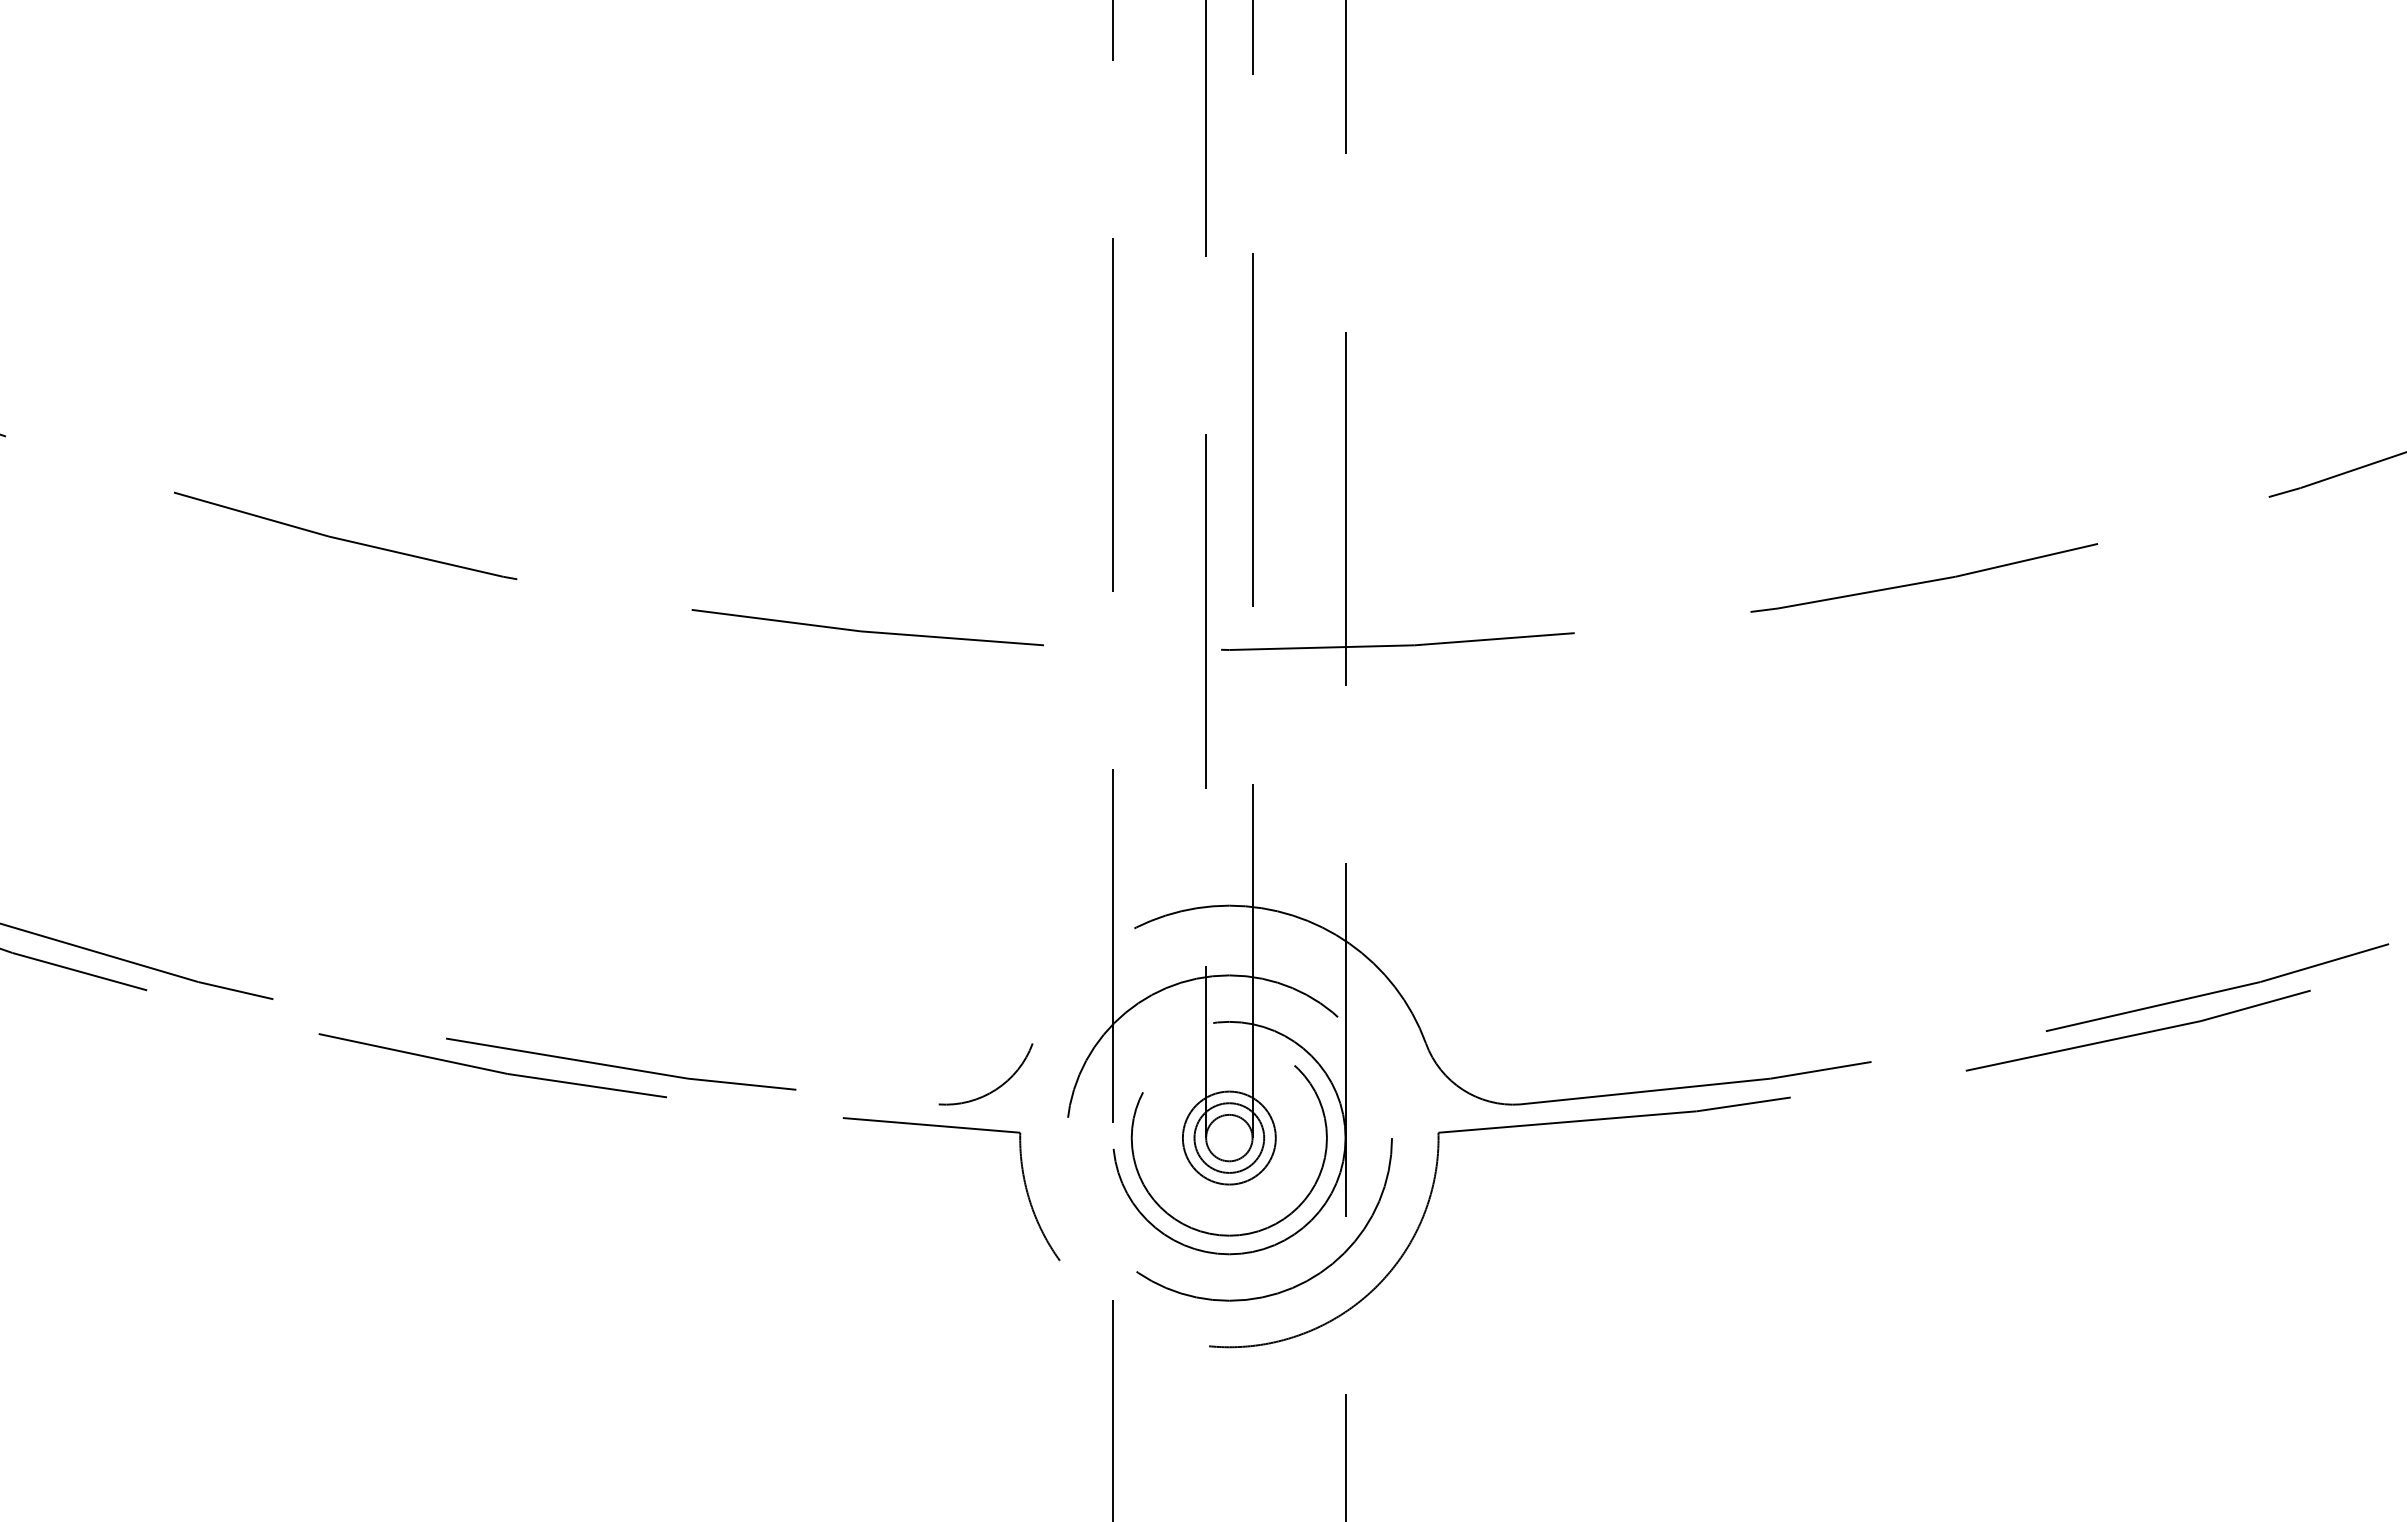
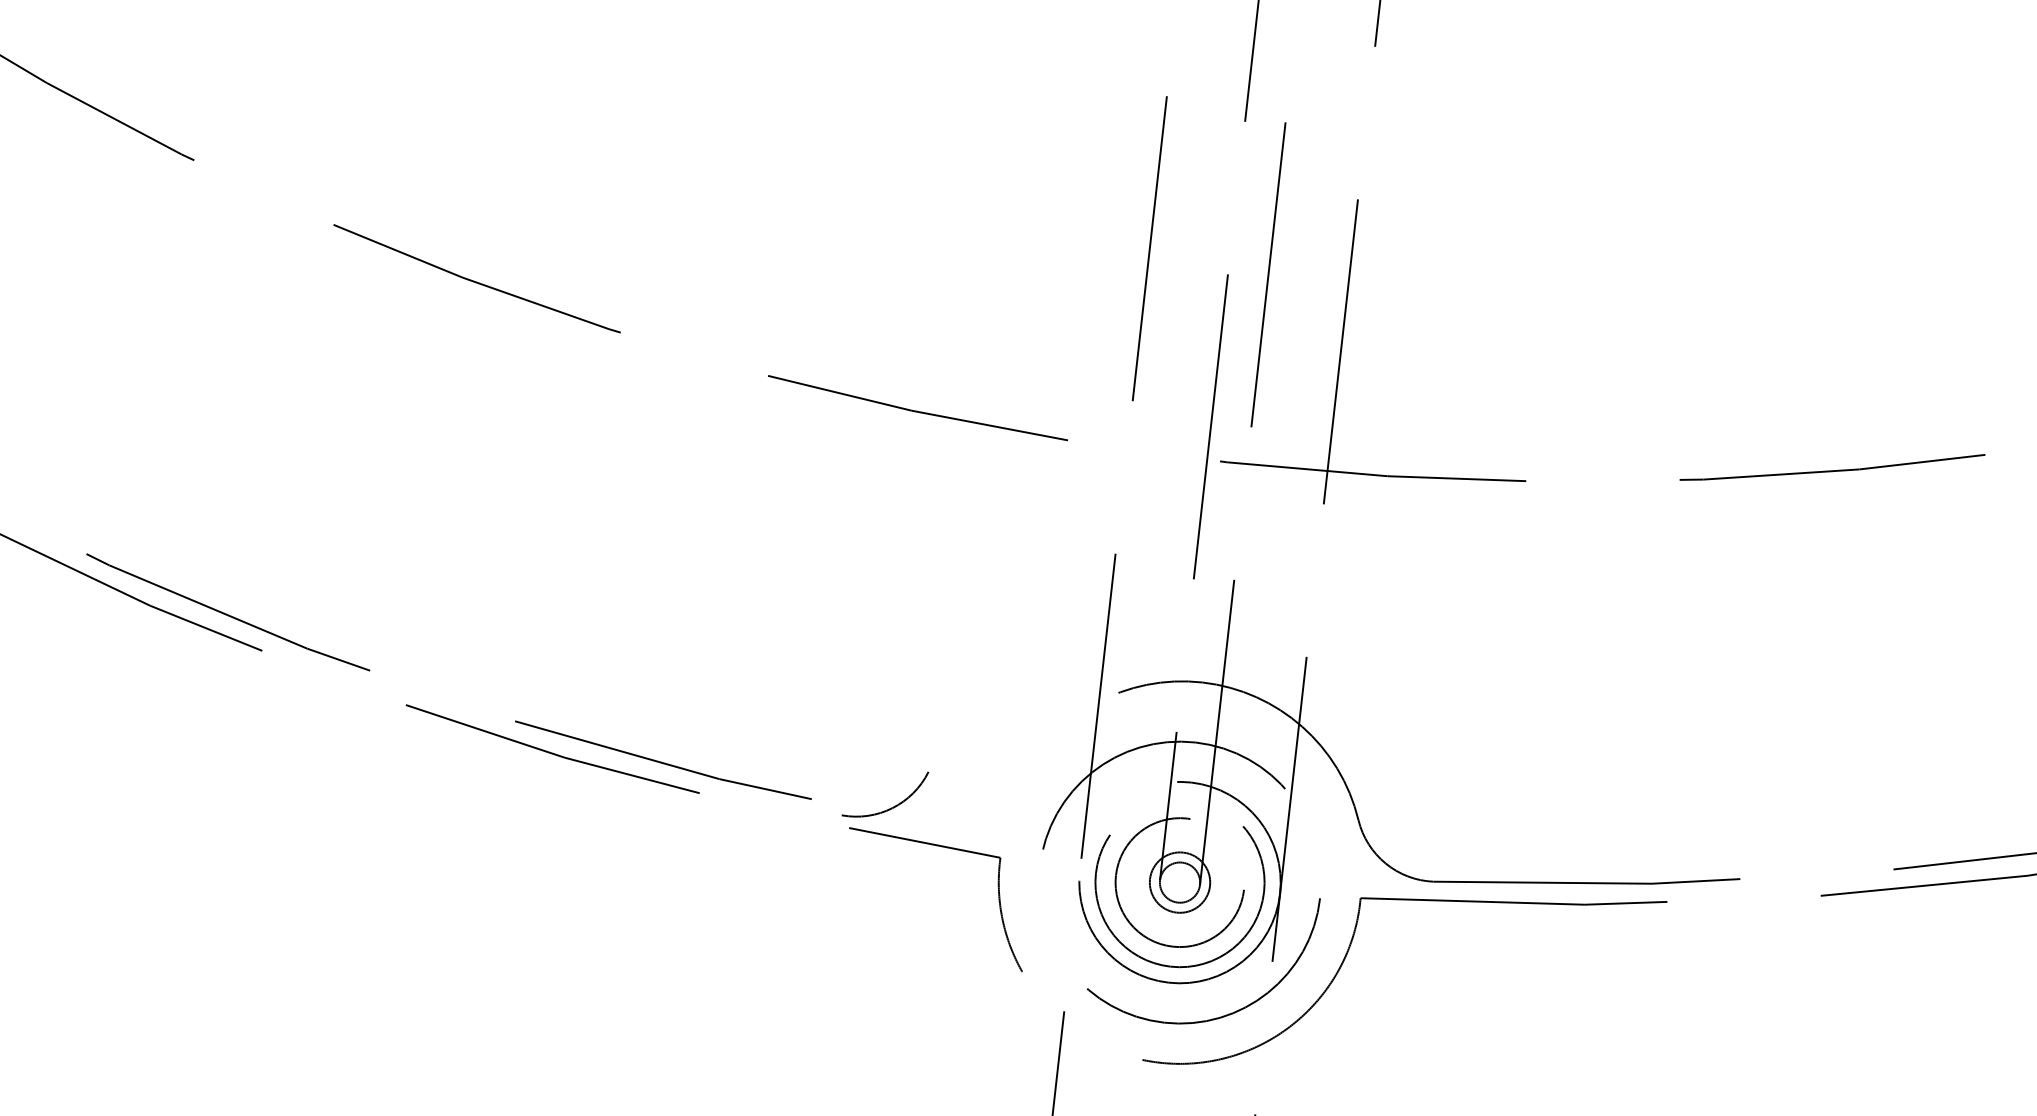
arc: (995, 1088) -> (892, 807), moved
circle: (1228, 1137) -> (1179, 882), size x1.6

